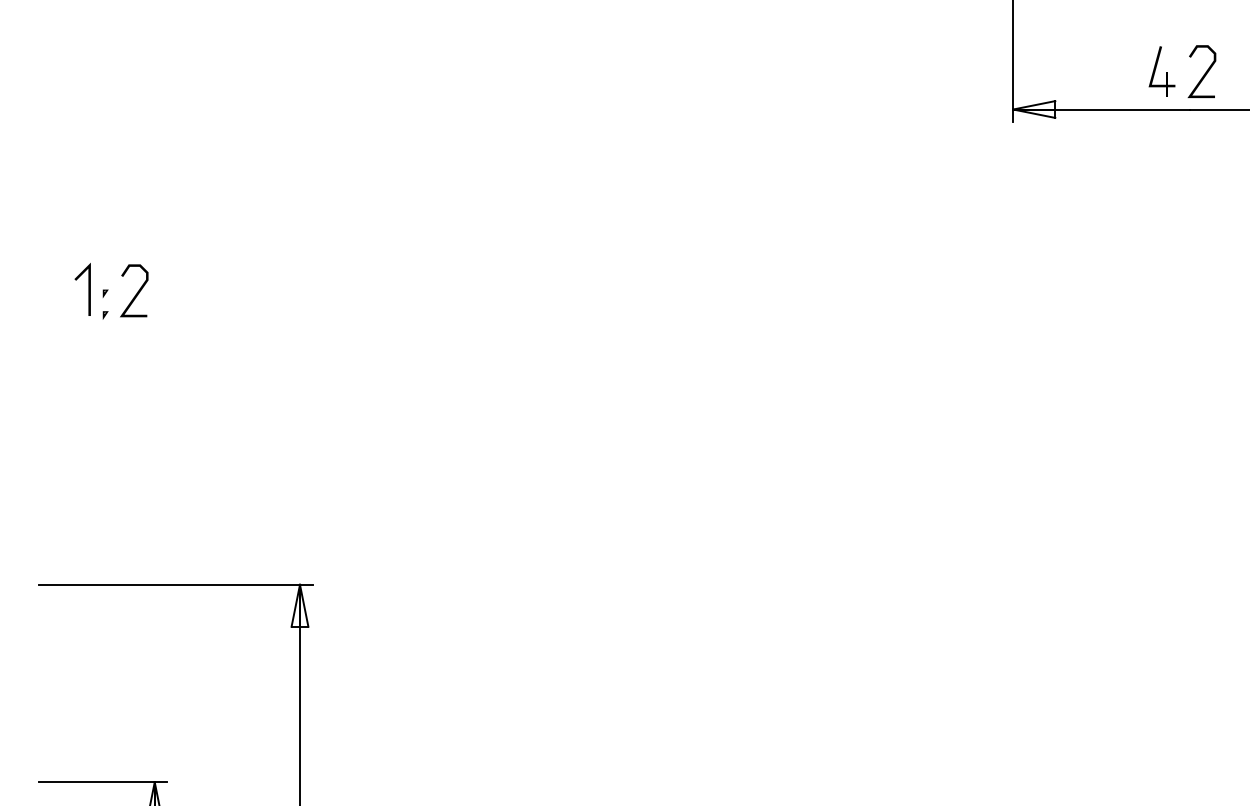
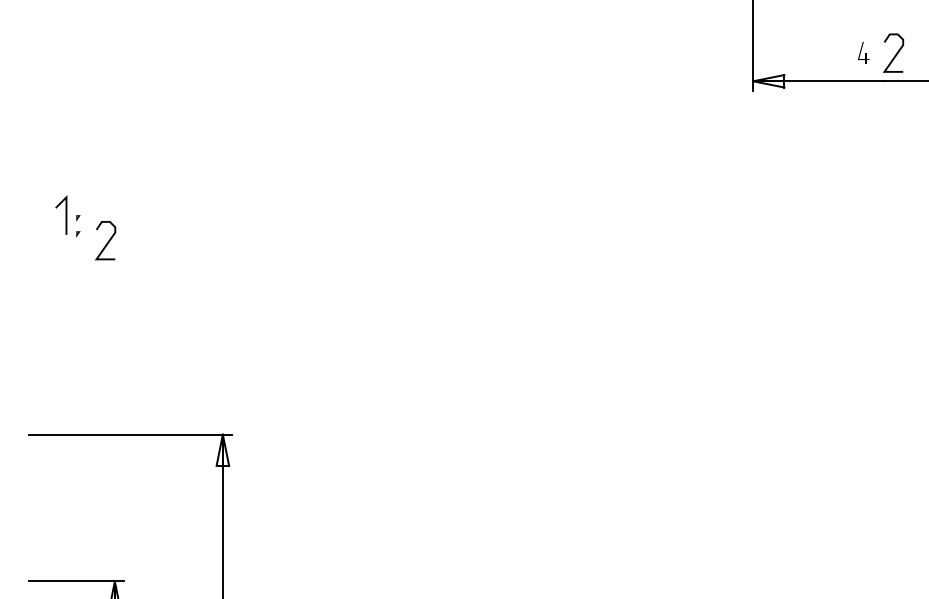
part: (1161, 71) -> (863, 53), size x0.6
curve: (137, 291) -> (107, 241), moved

